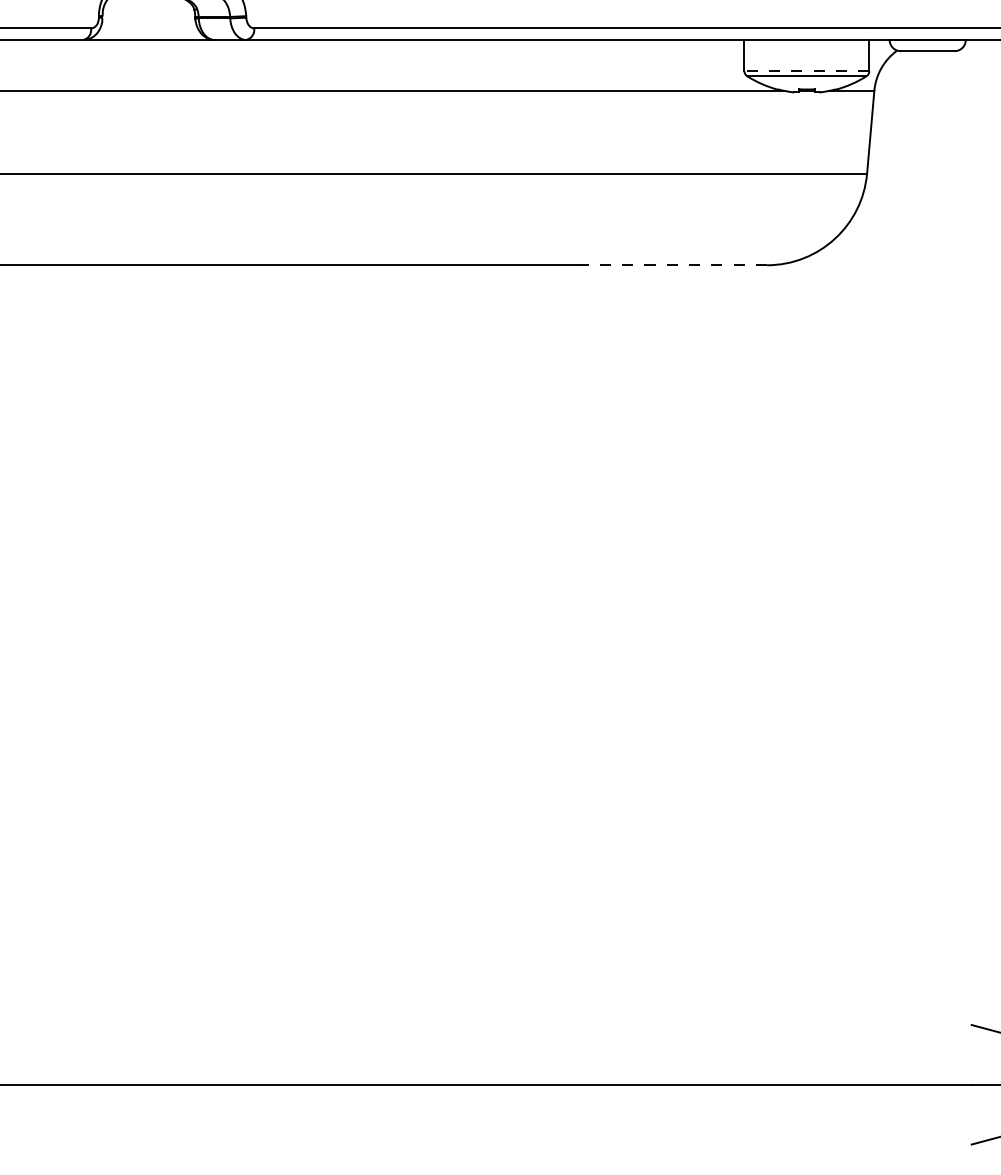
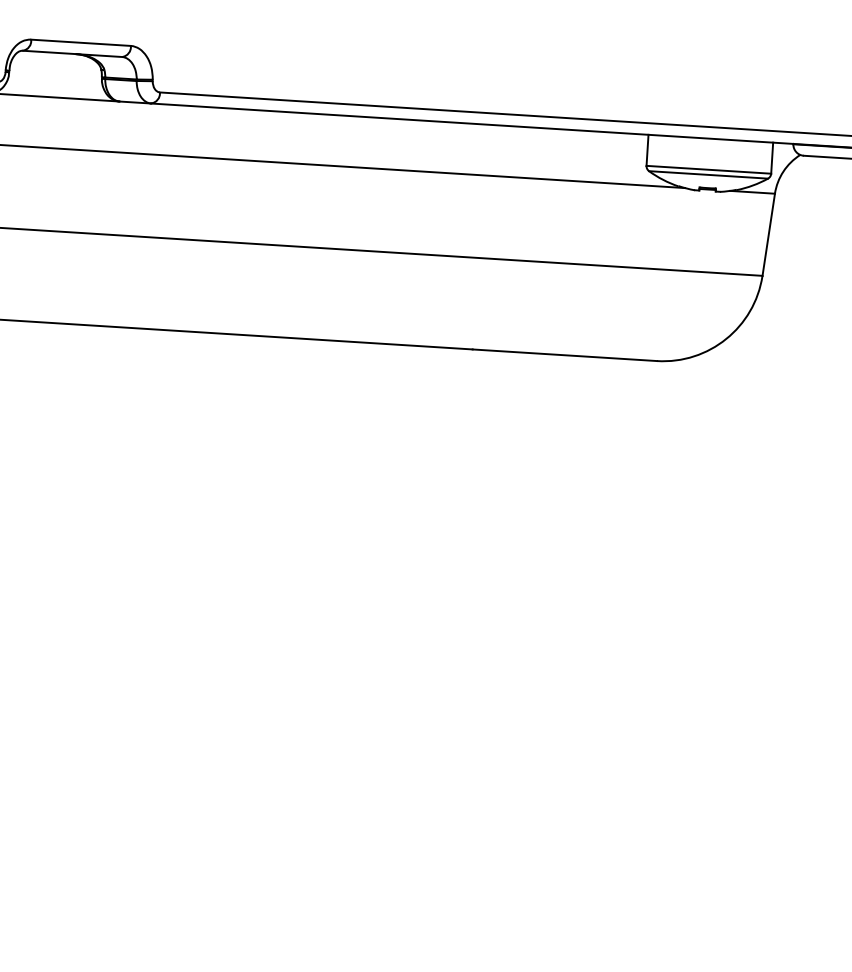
line: (806, 71) -> (708, 170), dashed -> solid
line: (674, 265) -> (564, 355), dashed -> solid

